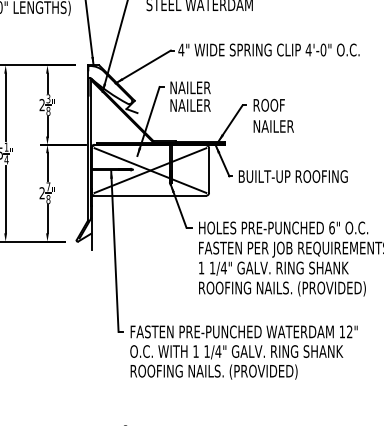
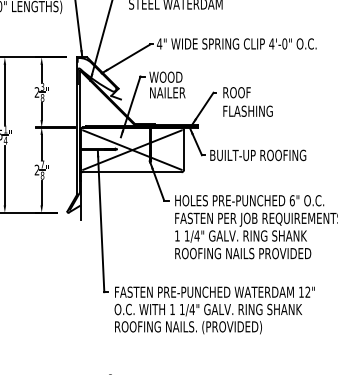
text: (190, 86) -> (167, 76), NAILER -> WOOD
text: (282, 125) -> (248, 110), NAILER -> FLASHING
text: (328, 289) -> (289, 254), ROOFING NAILS. (PROVIDED) -> ROOFING NAILS PROVIDED

